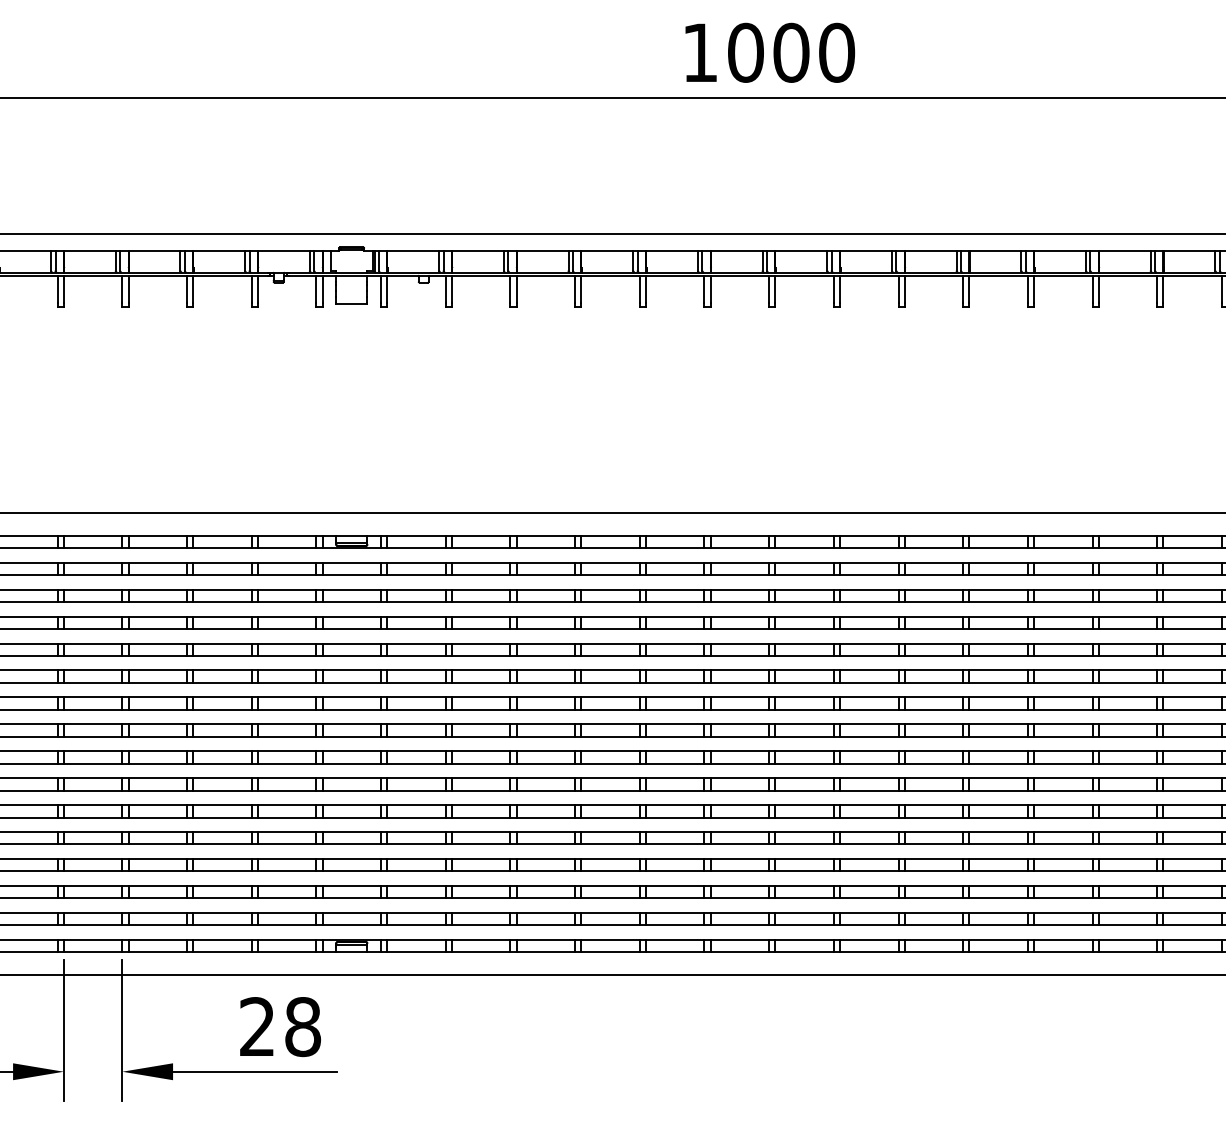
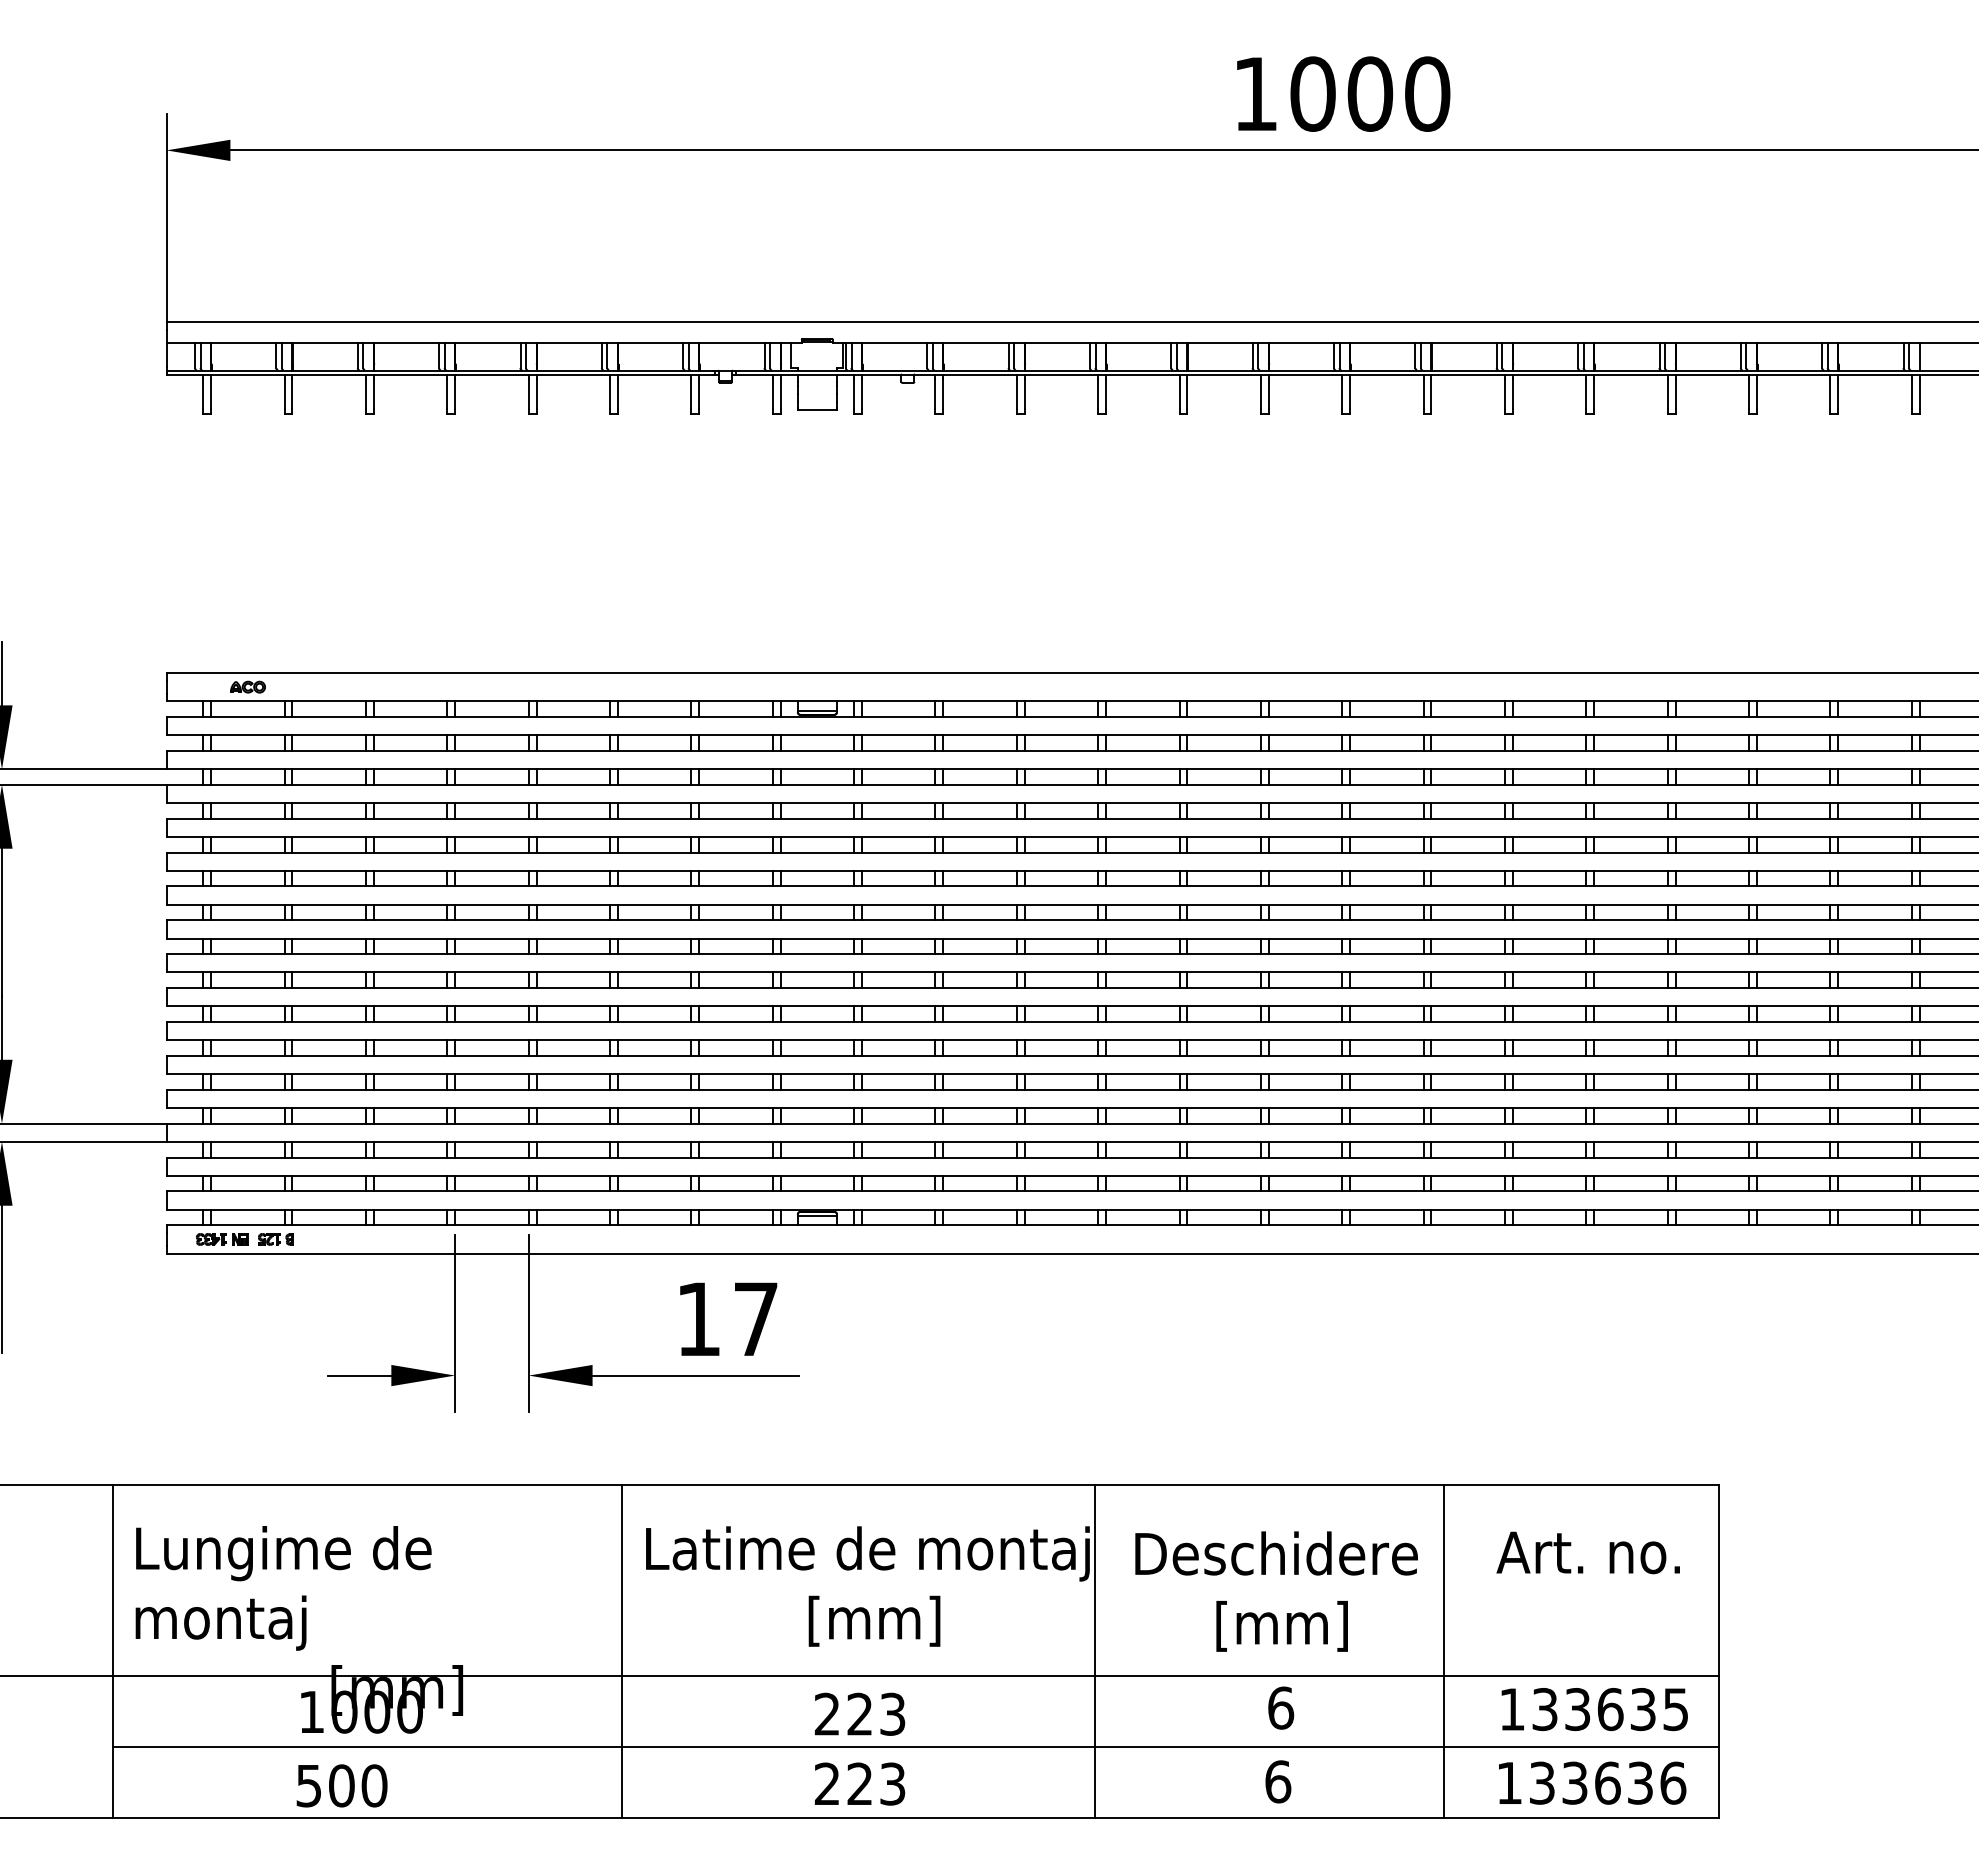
text: (280, 1027) -> (727, 1319), 28 -> 17

